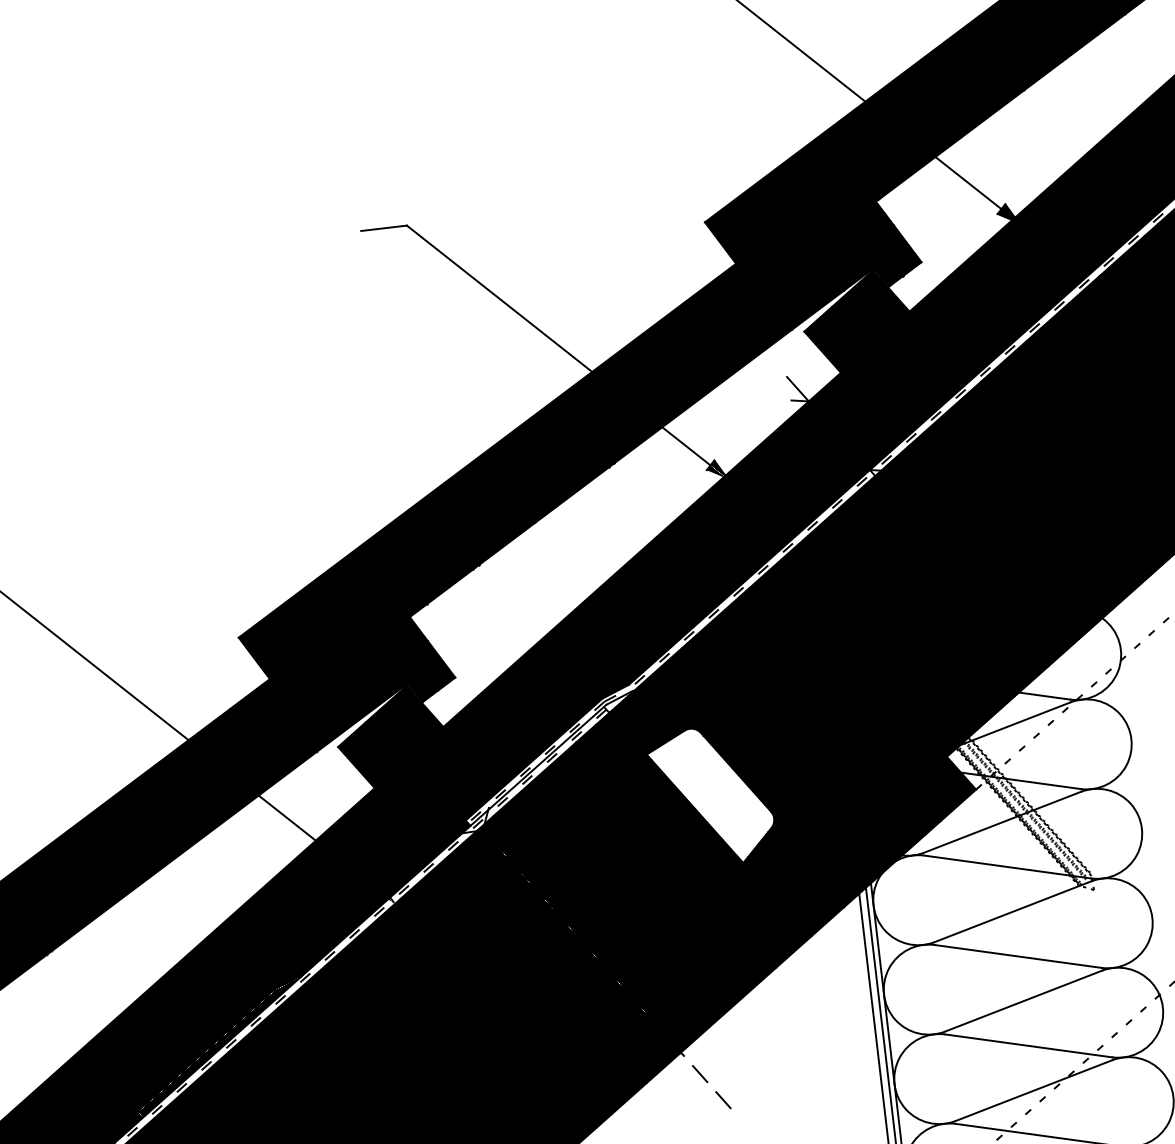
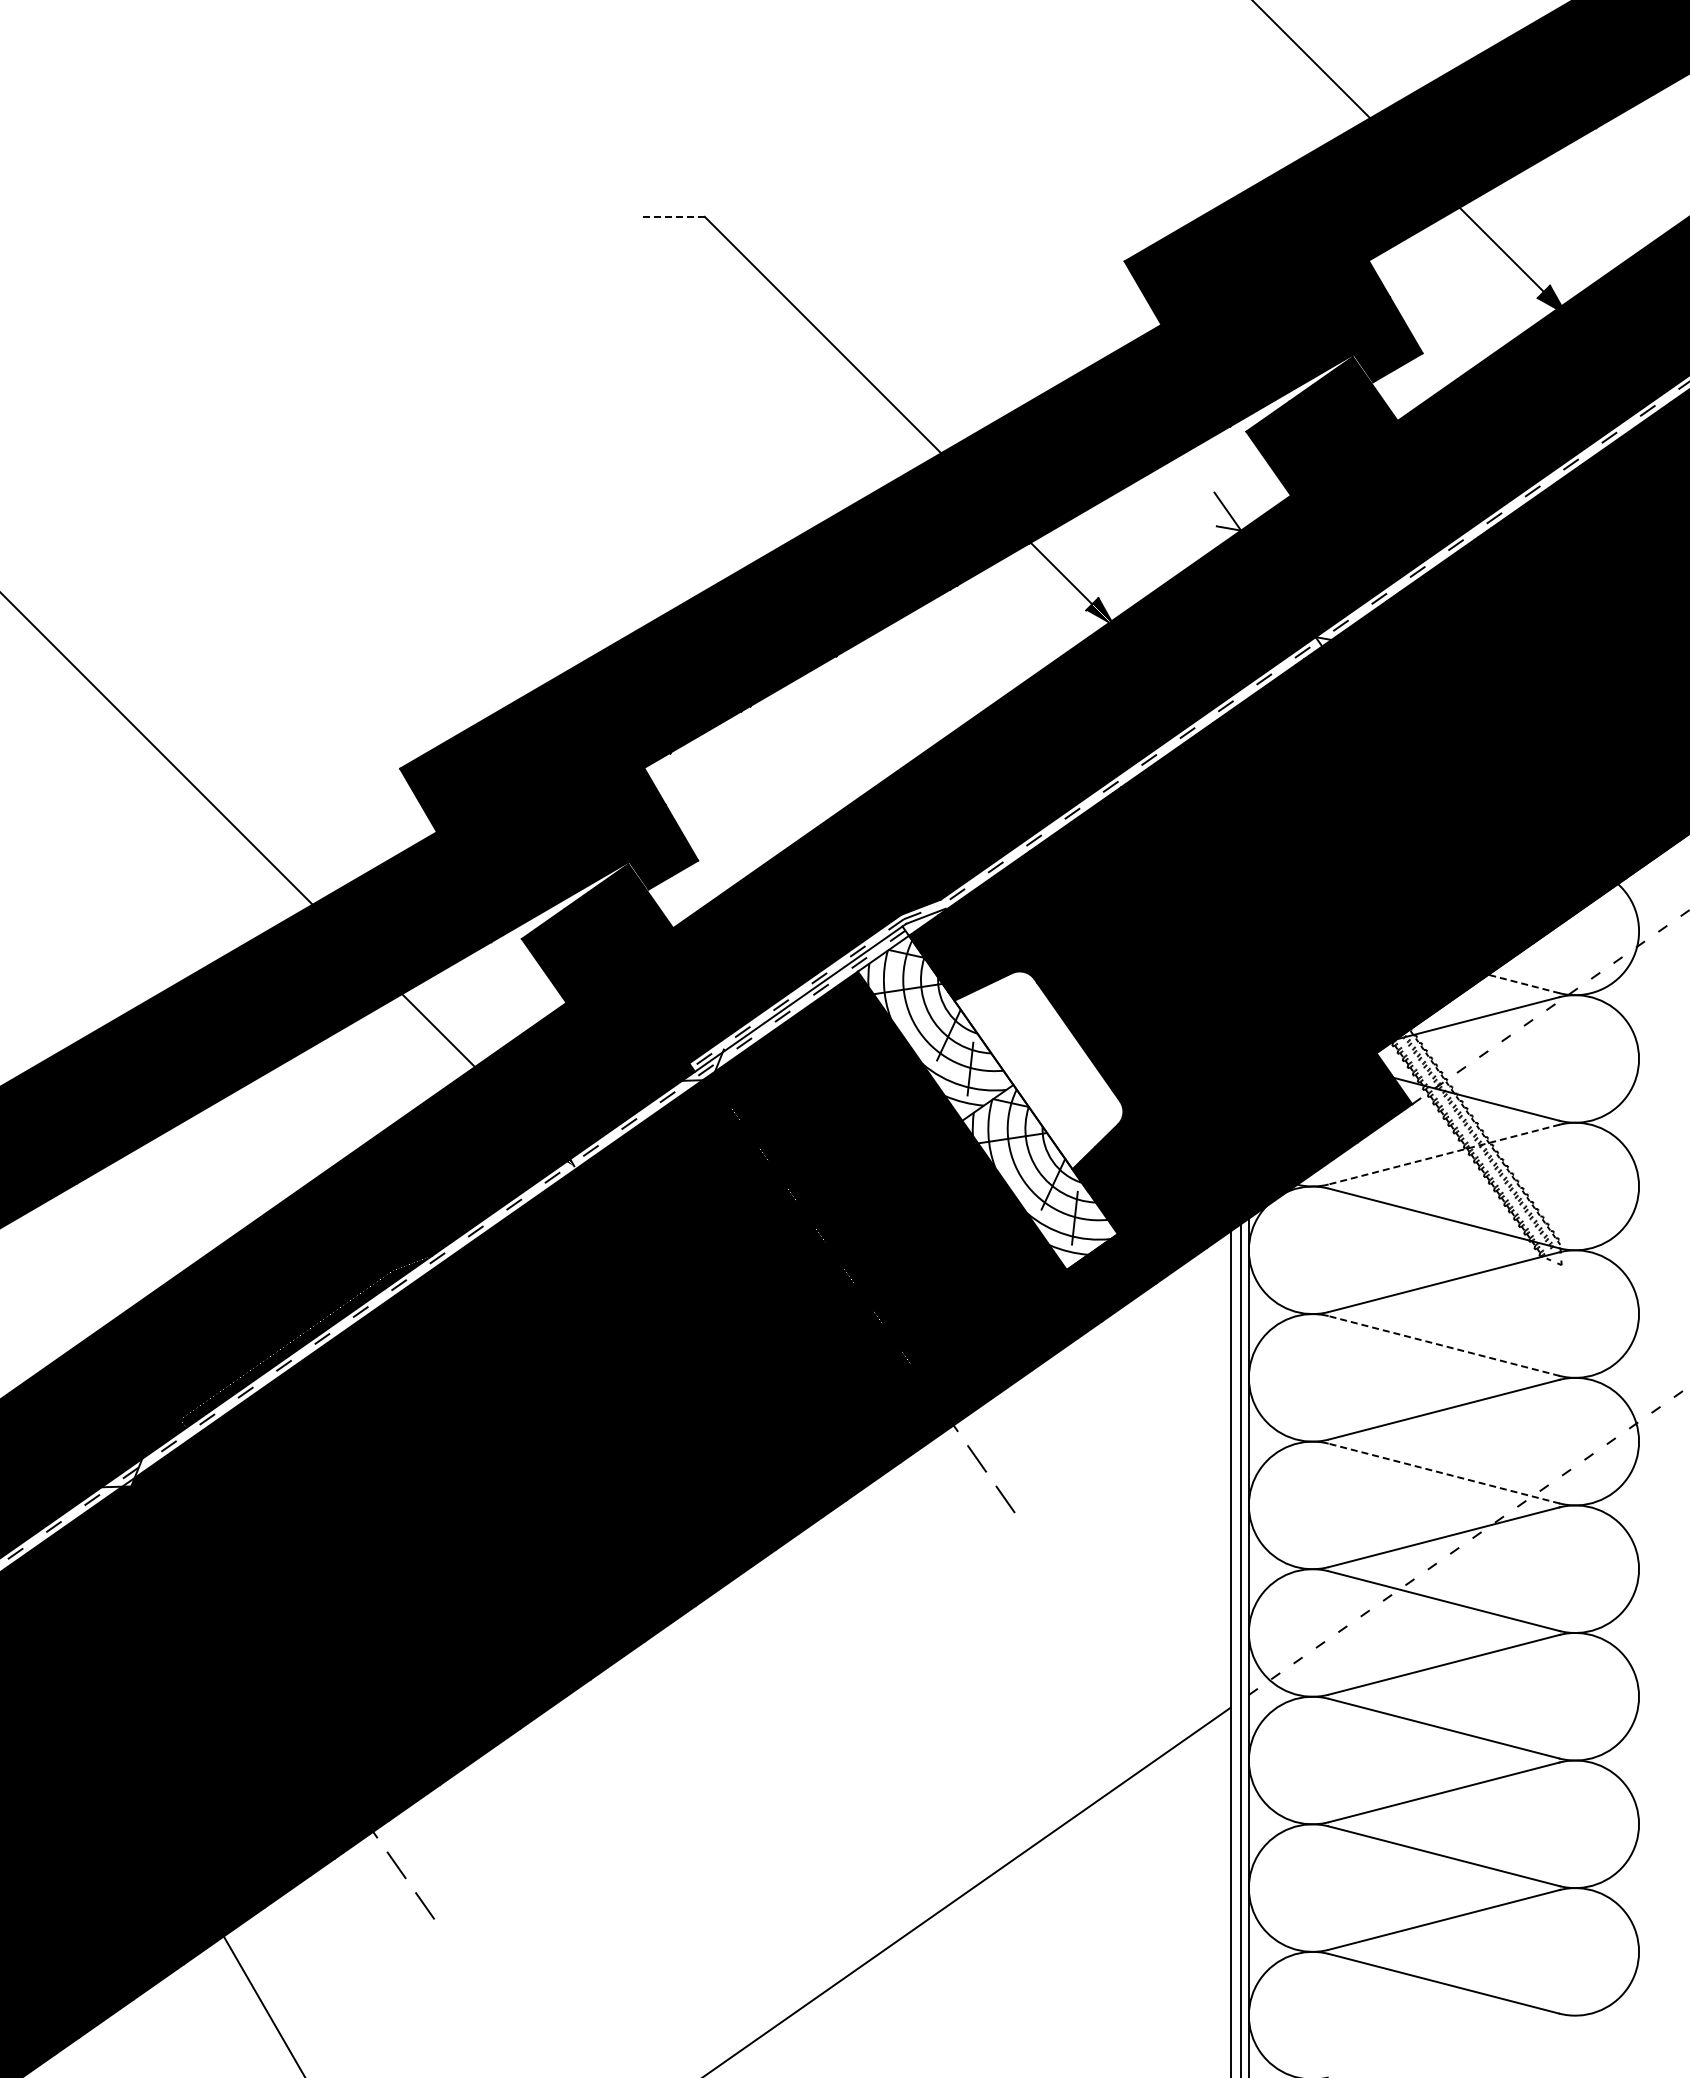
line: (384, 228) -> (672, 216), solid -> dashed
line: (1044, 696) -> (1524, 984), solid -> dashed
line: (1002, 822) -> (1443, 1154), solid -> dashed
fill: (678, 823) -> (987, 1102), removed
line: (1017, 956) -> (1443, 1345), solid -> dashed
line: (1028, 1045) -> (1443, 1473), solid -> dashed

